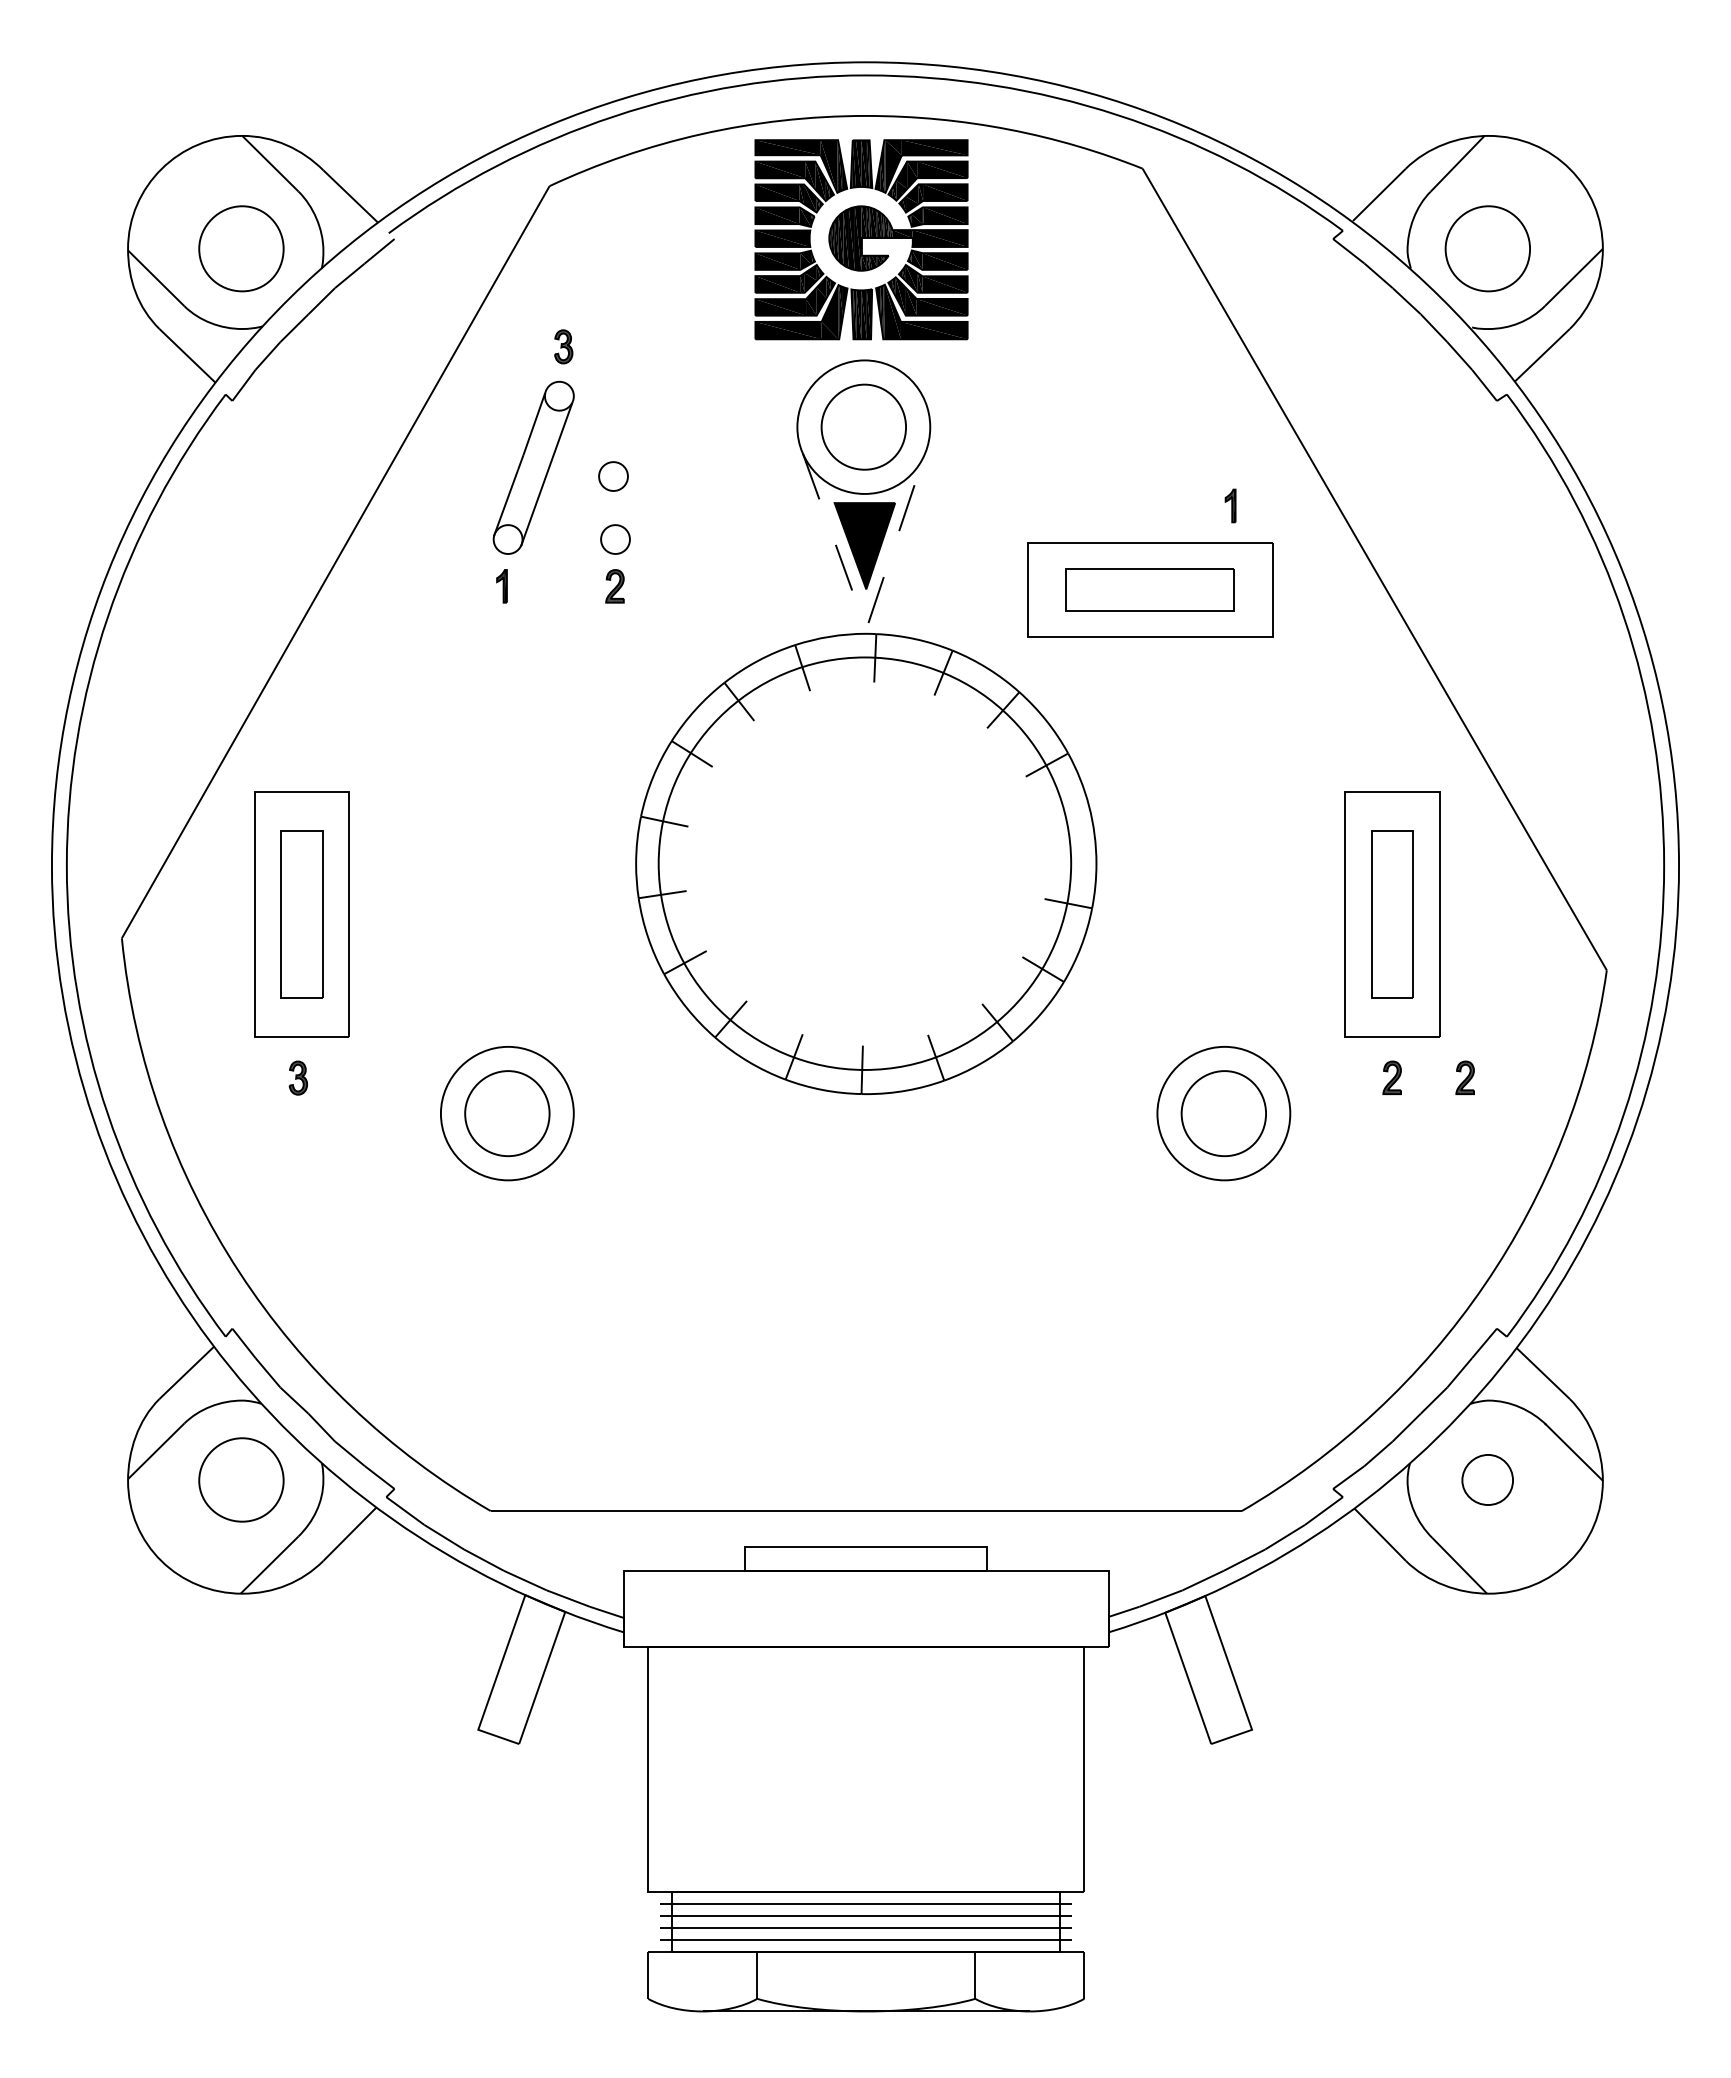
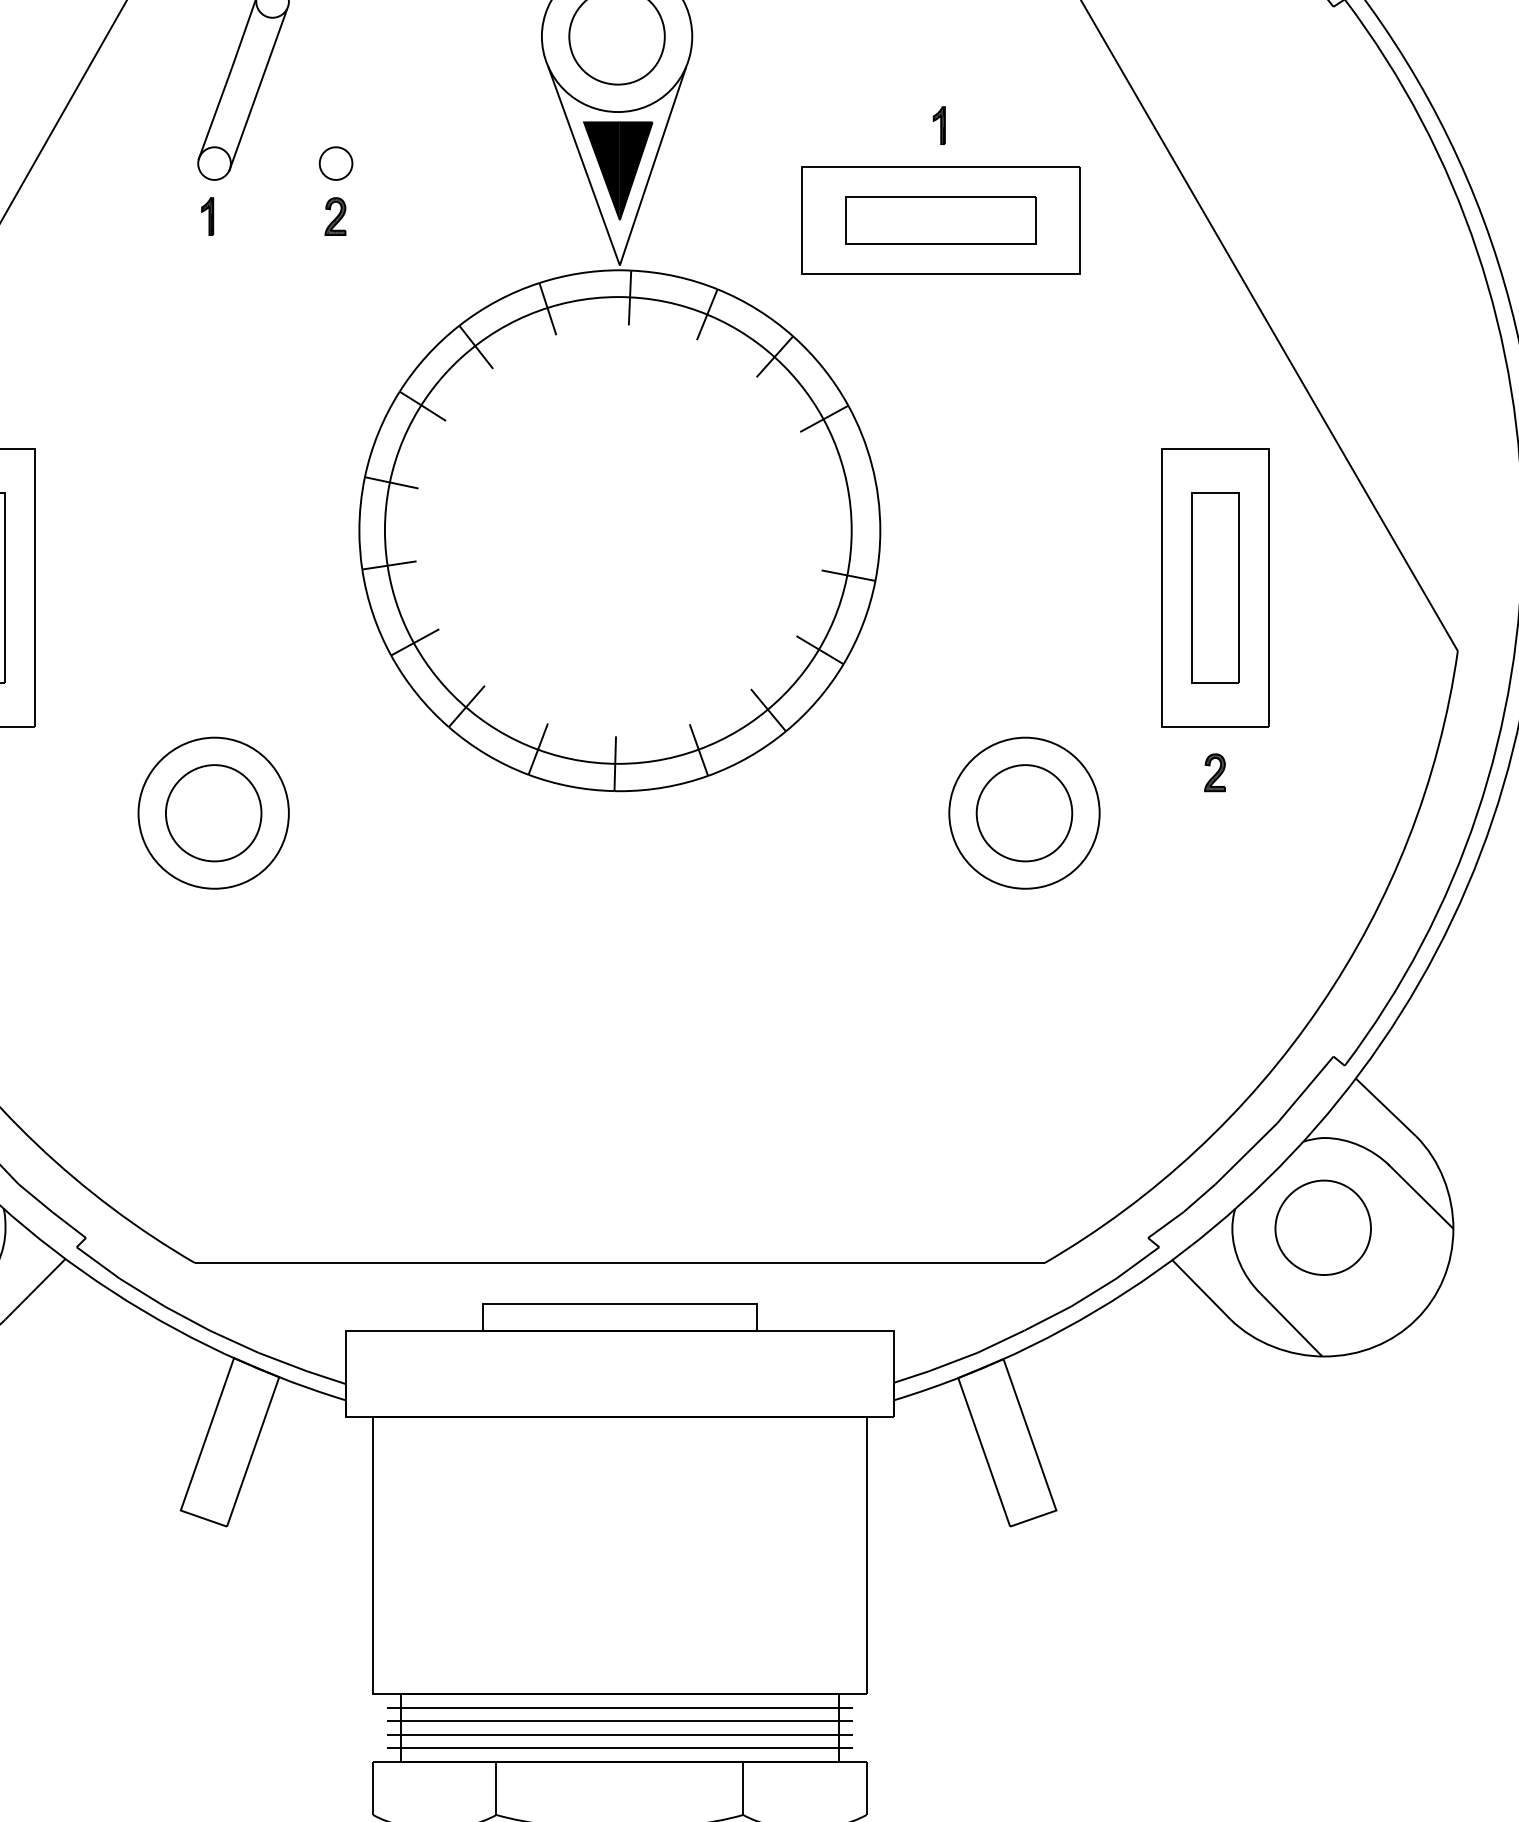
part: (613, 476) -> (333, 92), removed
part: (1230, 505) -> (939, 125), moved
line: (866, 629) -> (620, 265), dashed -> solid
part: (1464, 1077) -> (1296, 772), removed
part: (1487, 1479) -> (1322, 1227), size x1.67

